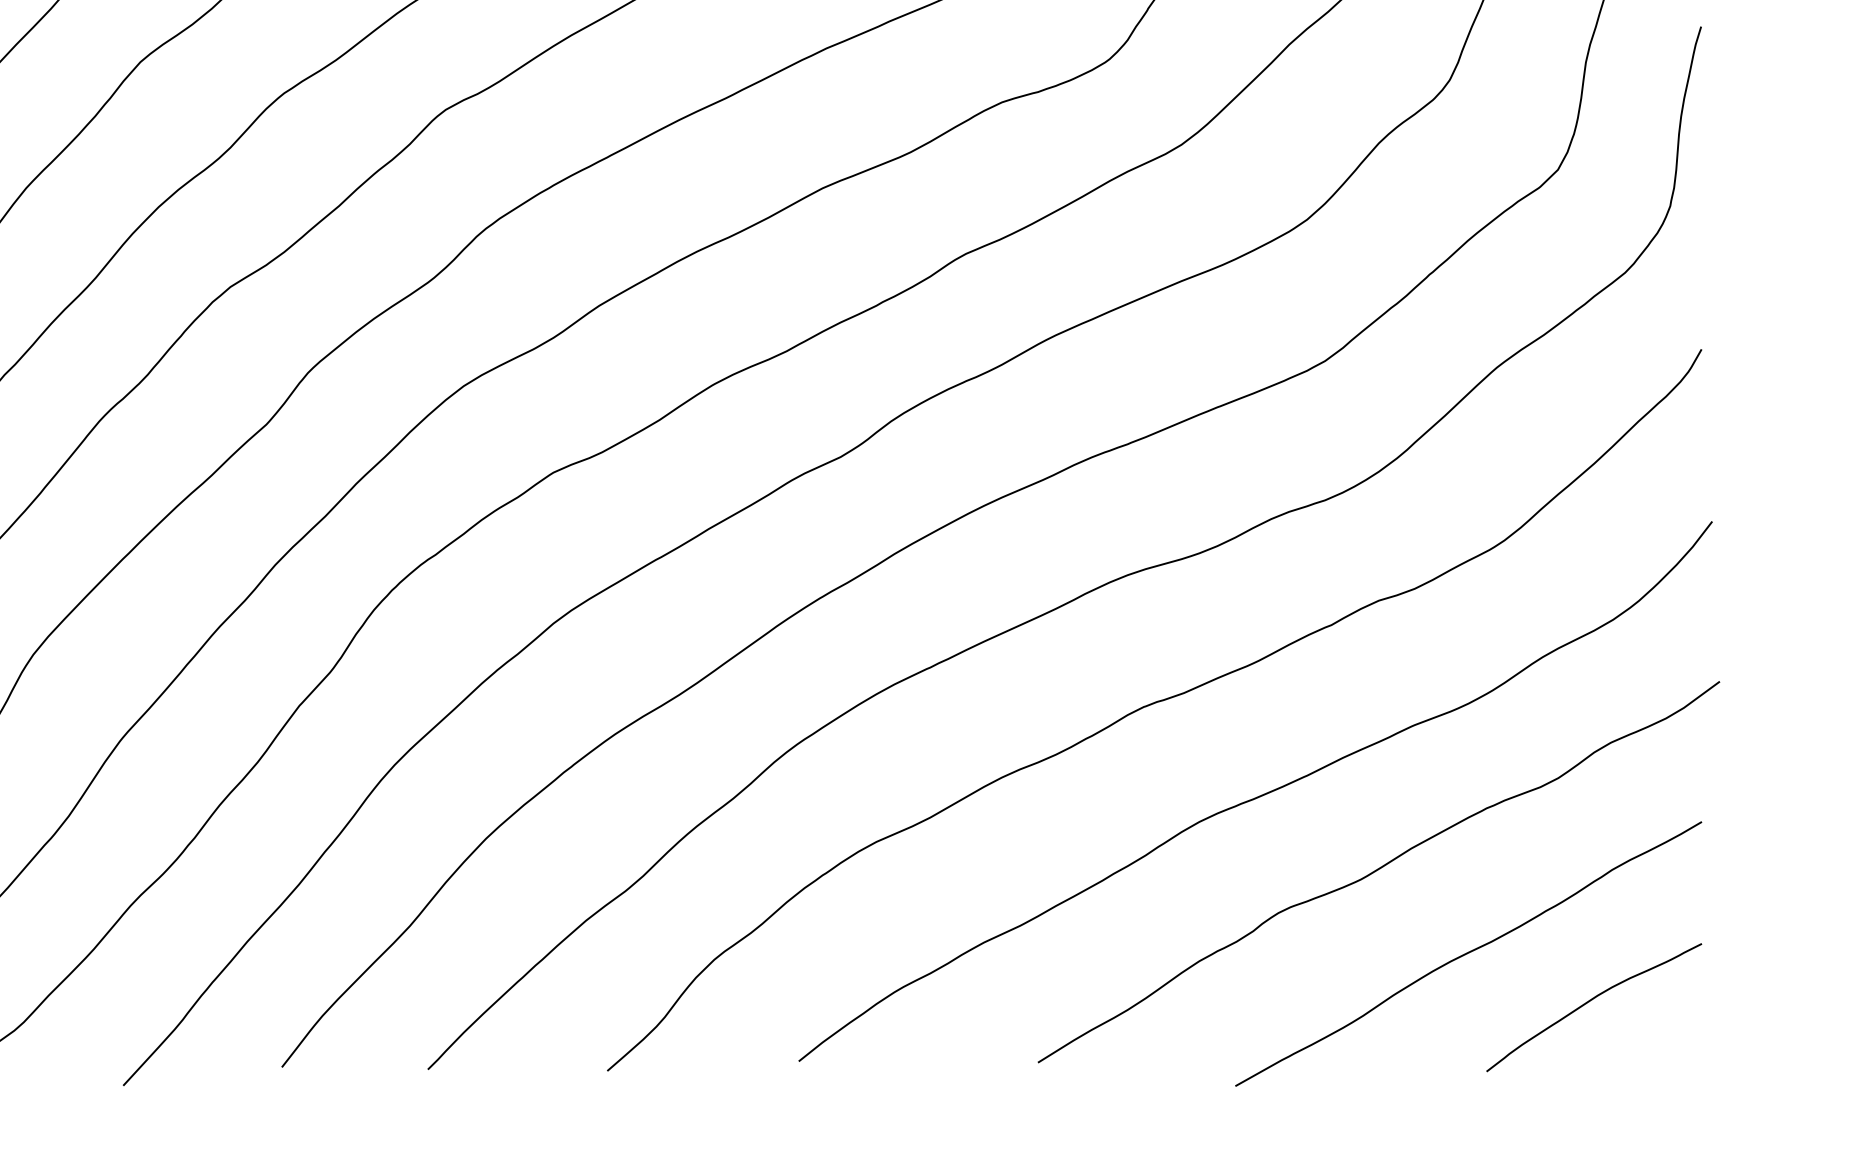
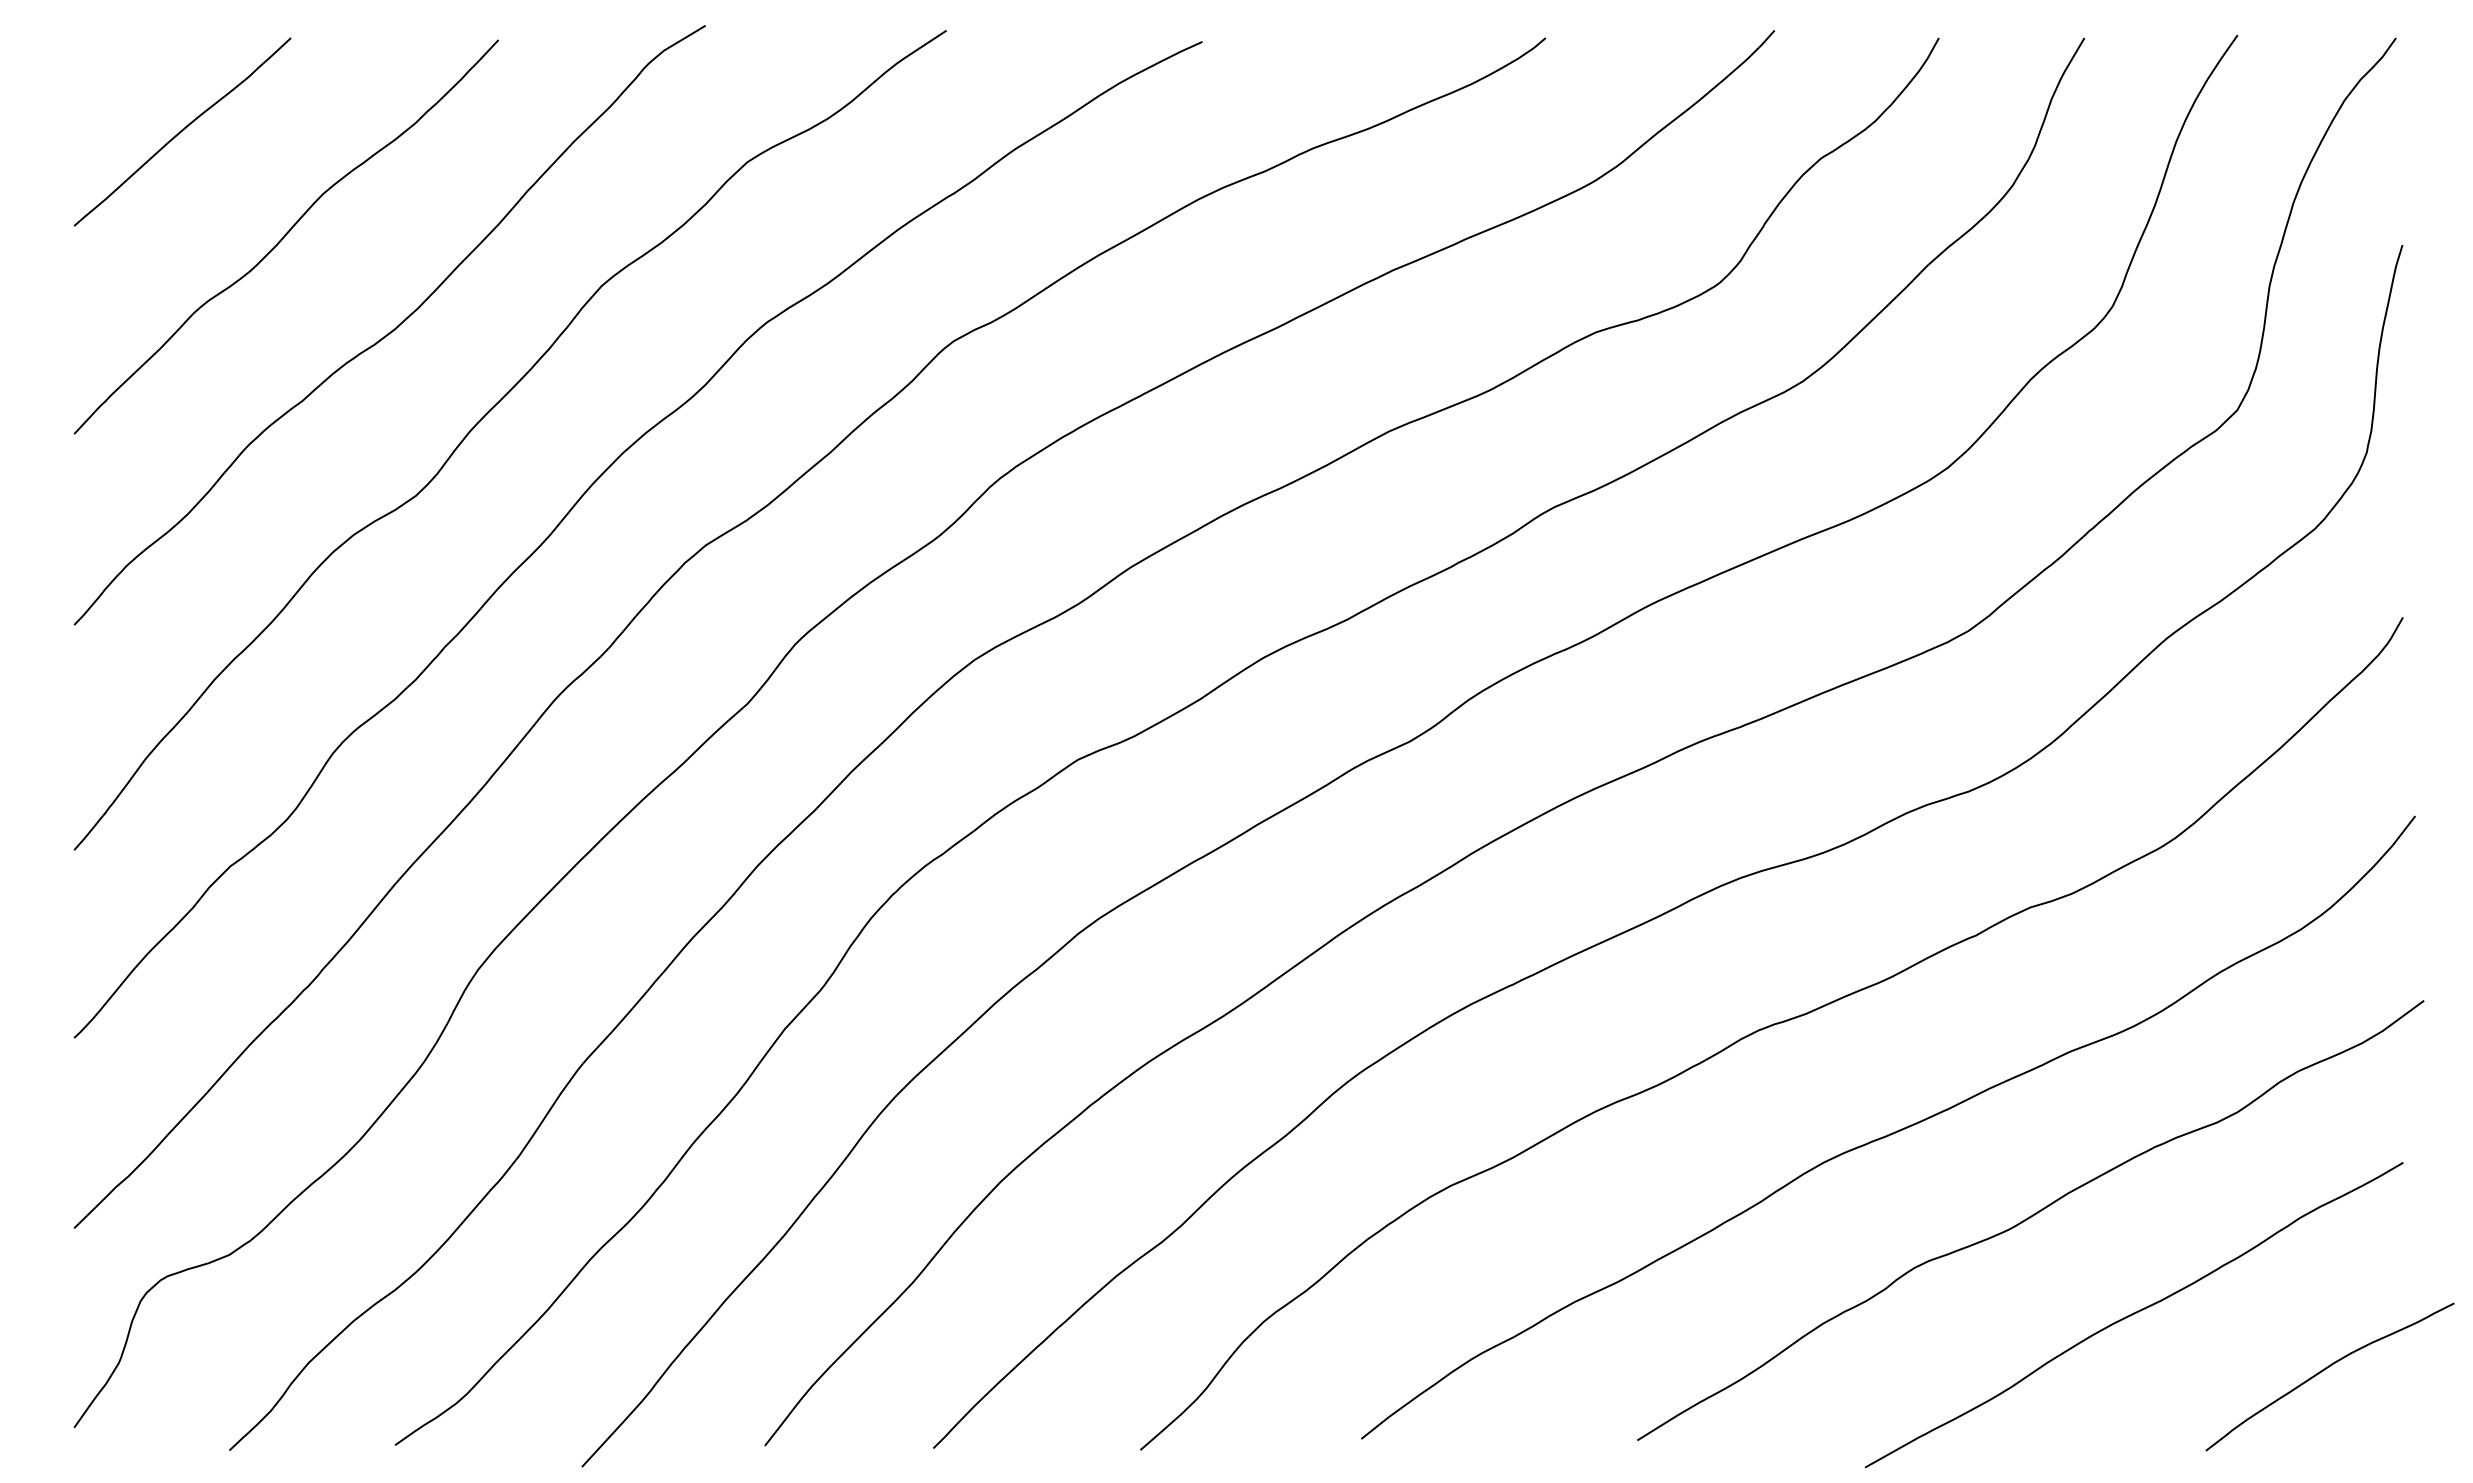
curve: (1591, 1001) -> (2326, 1369), moved

